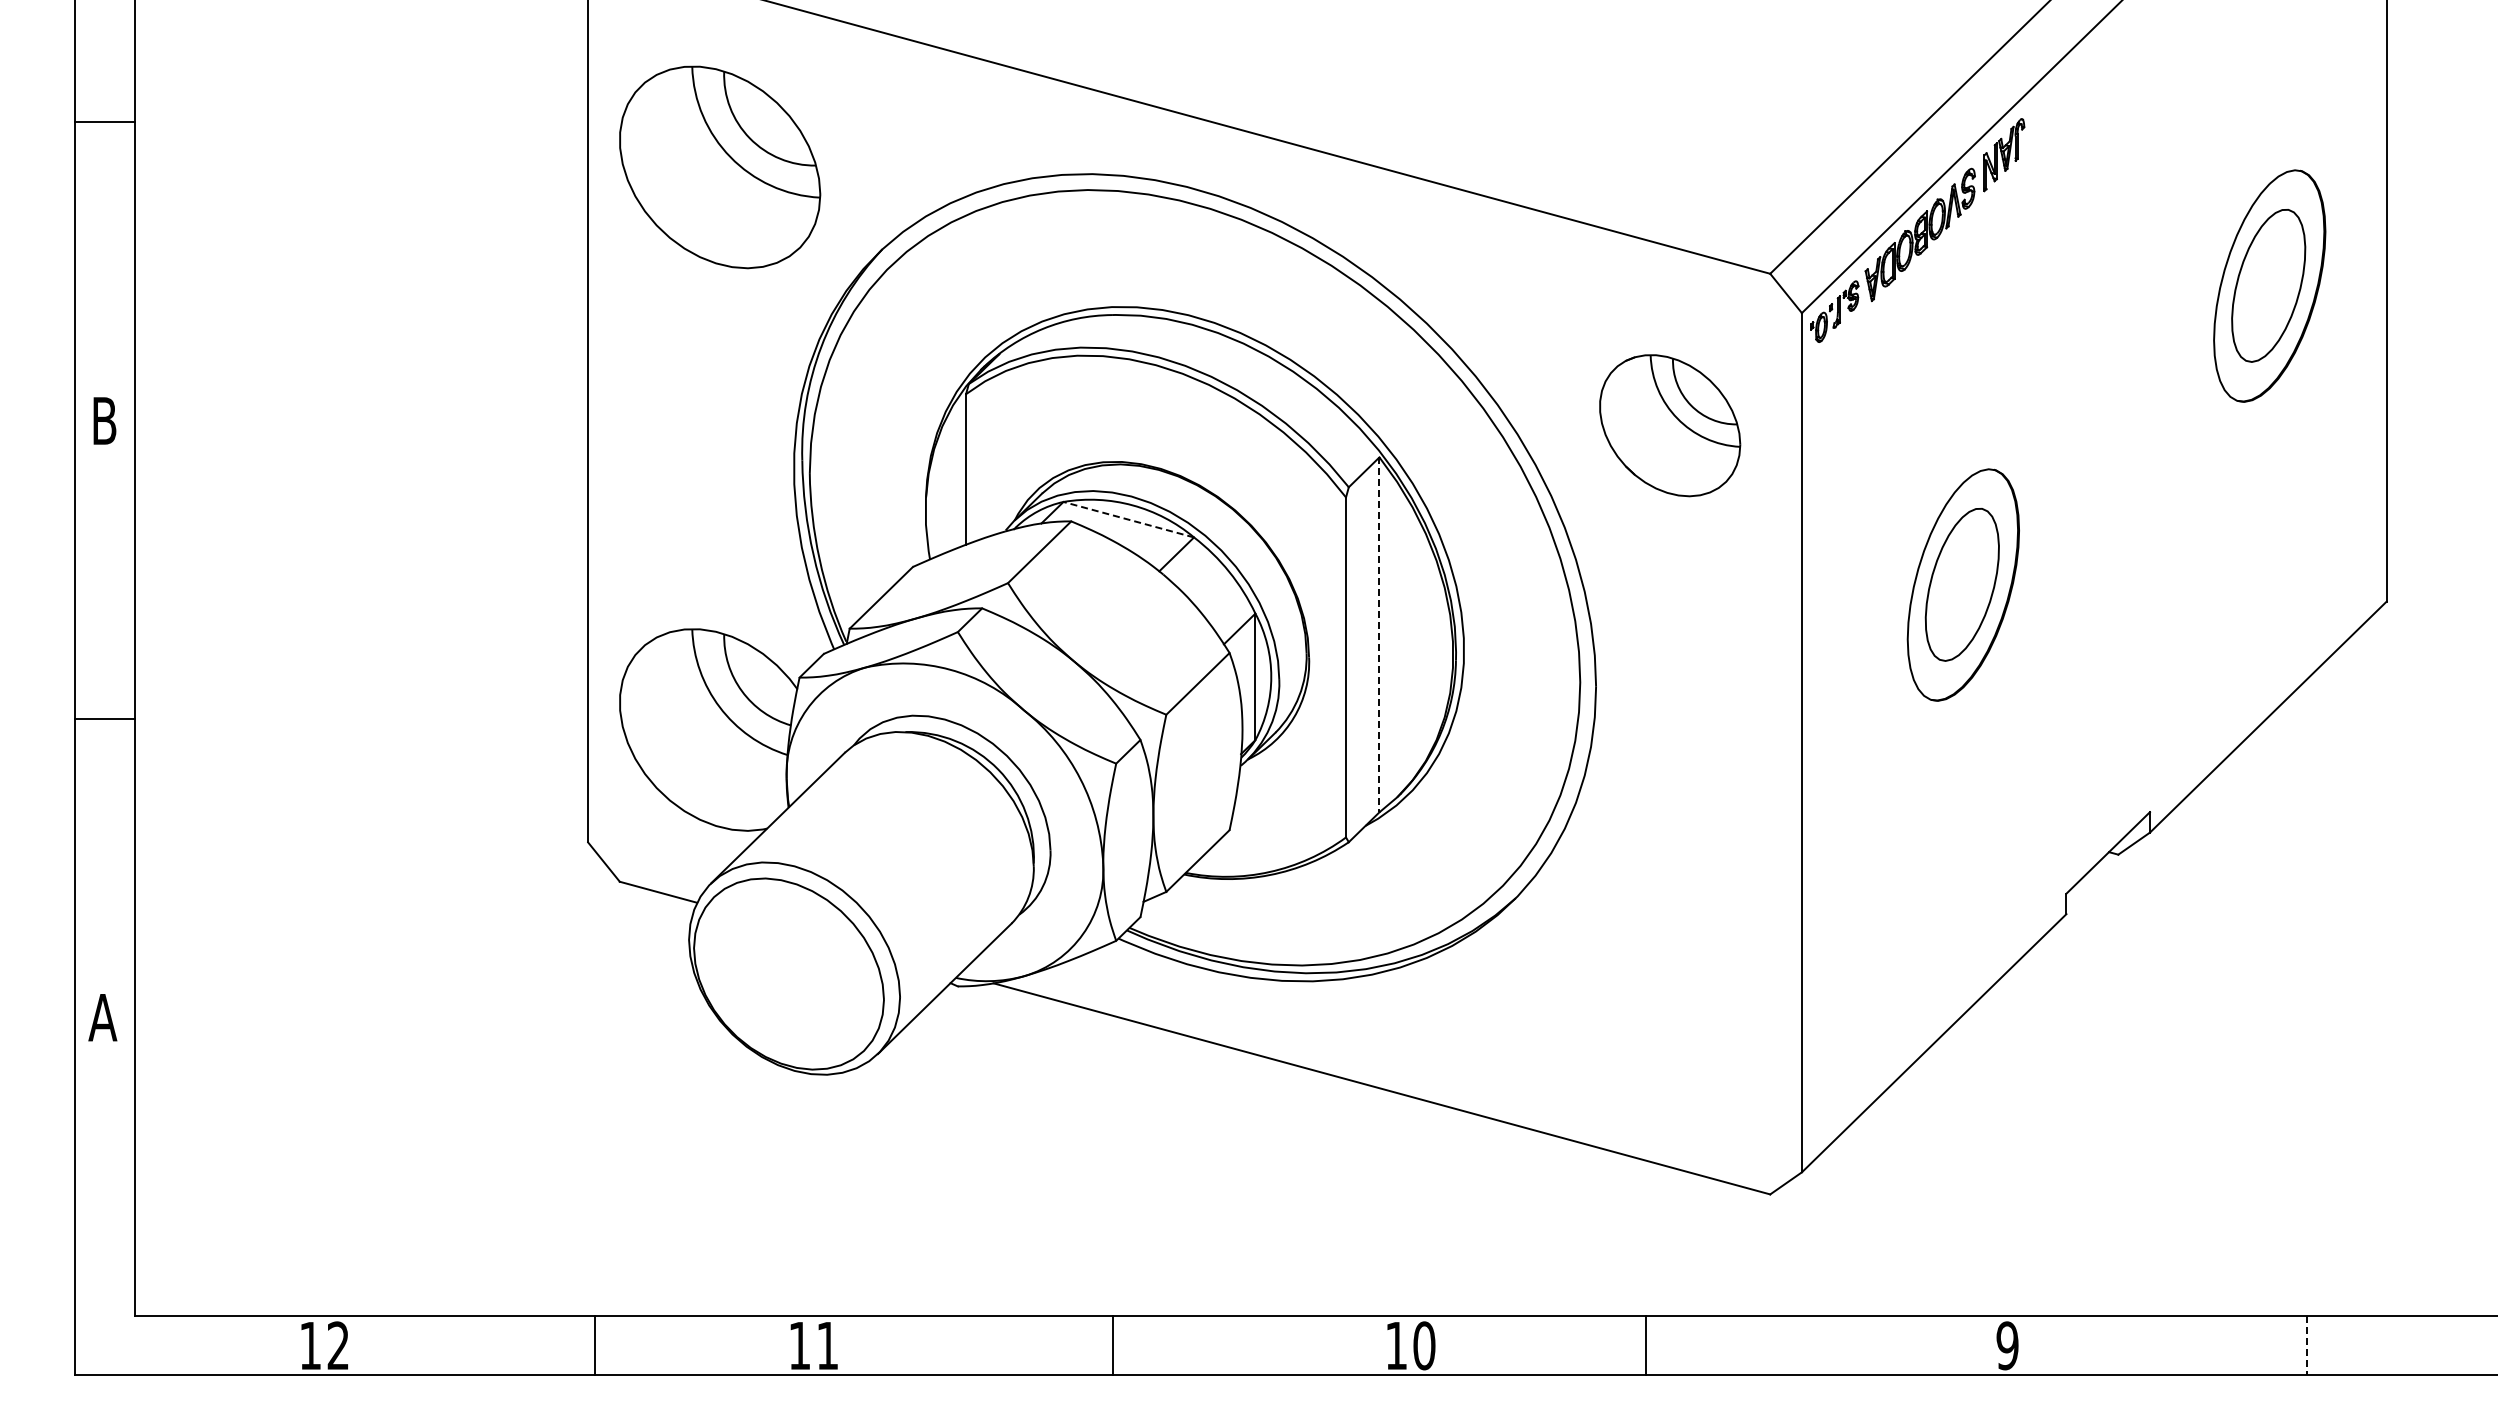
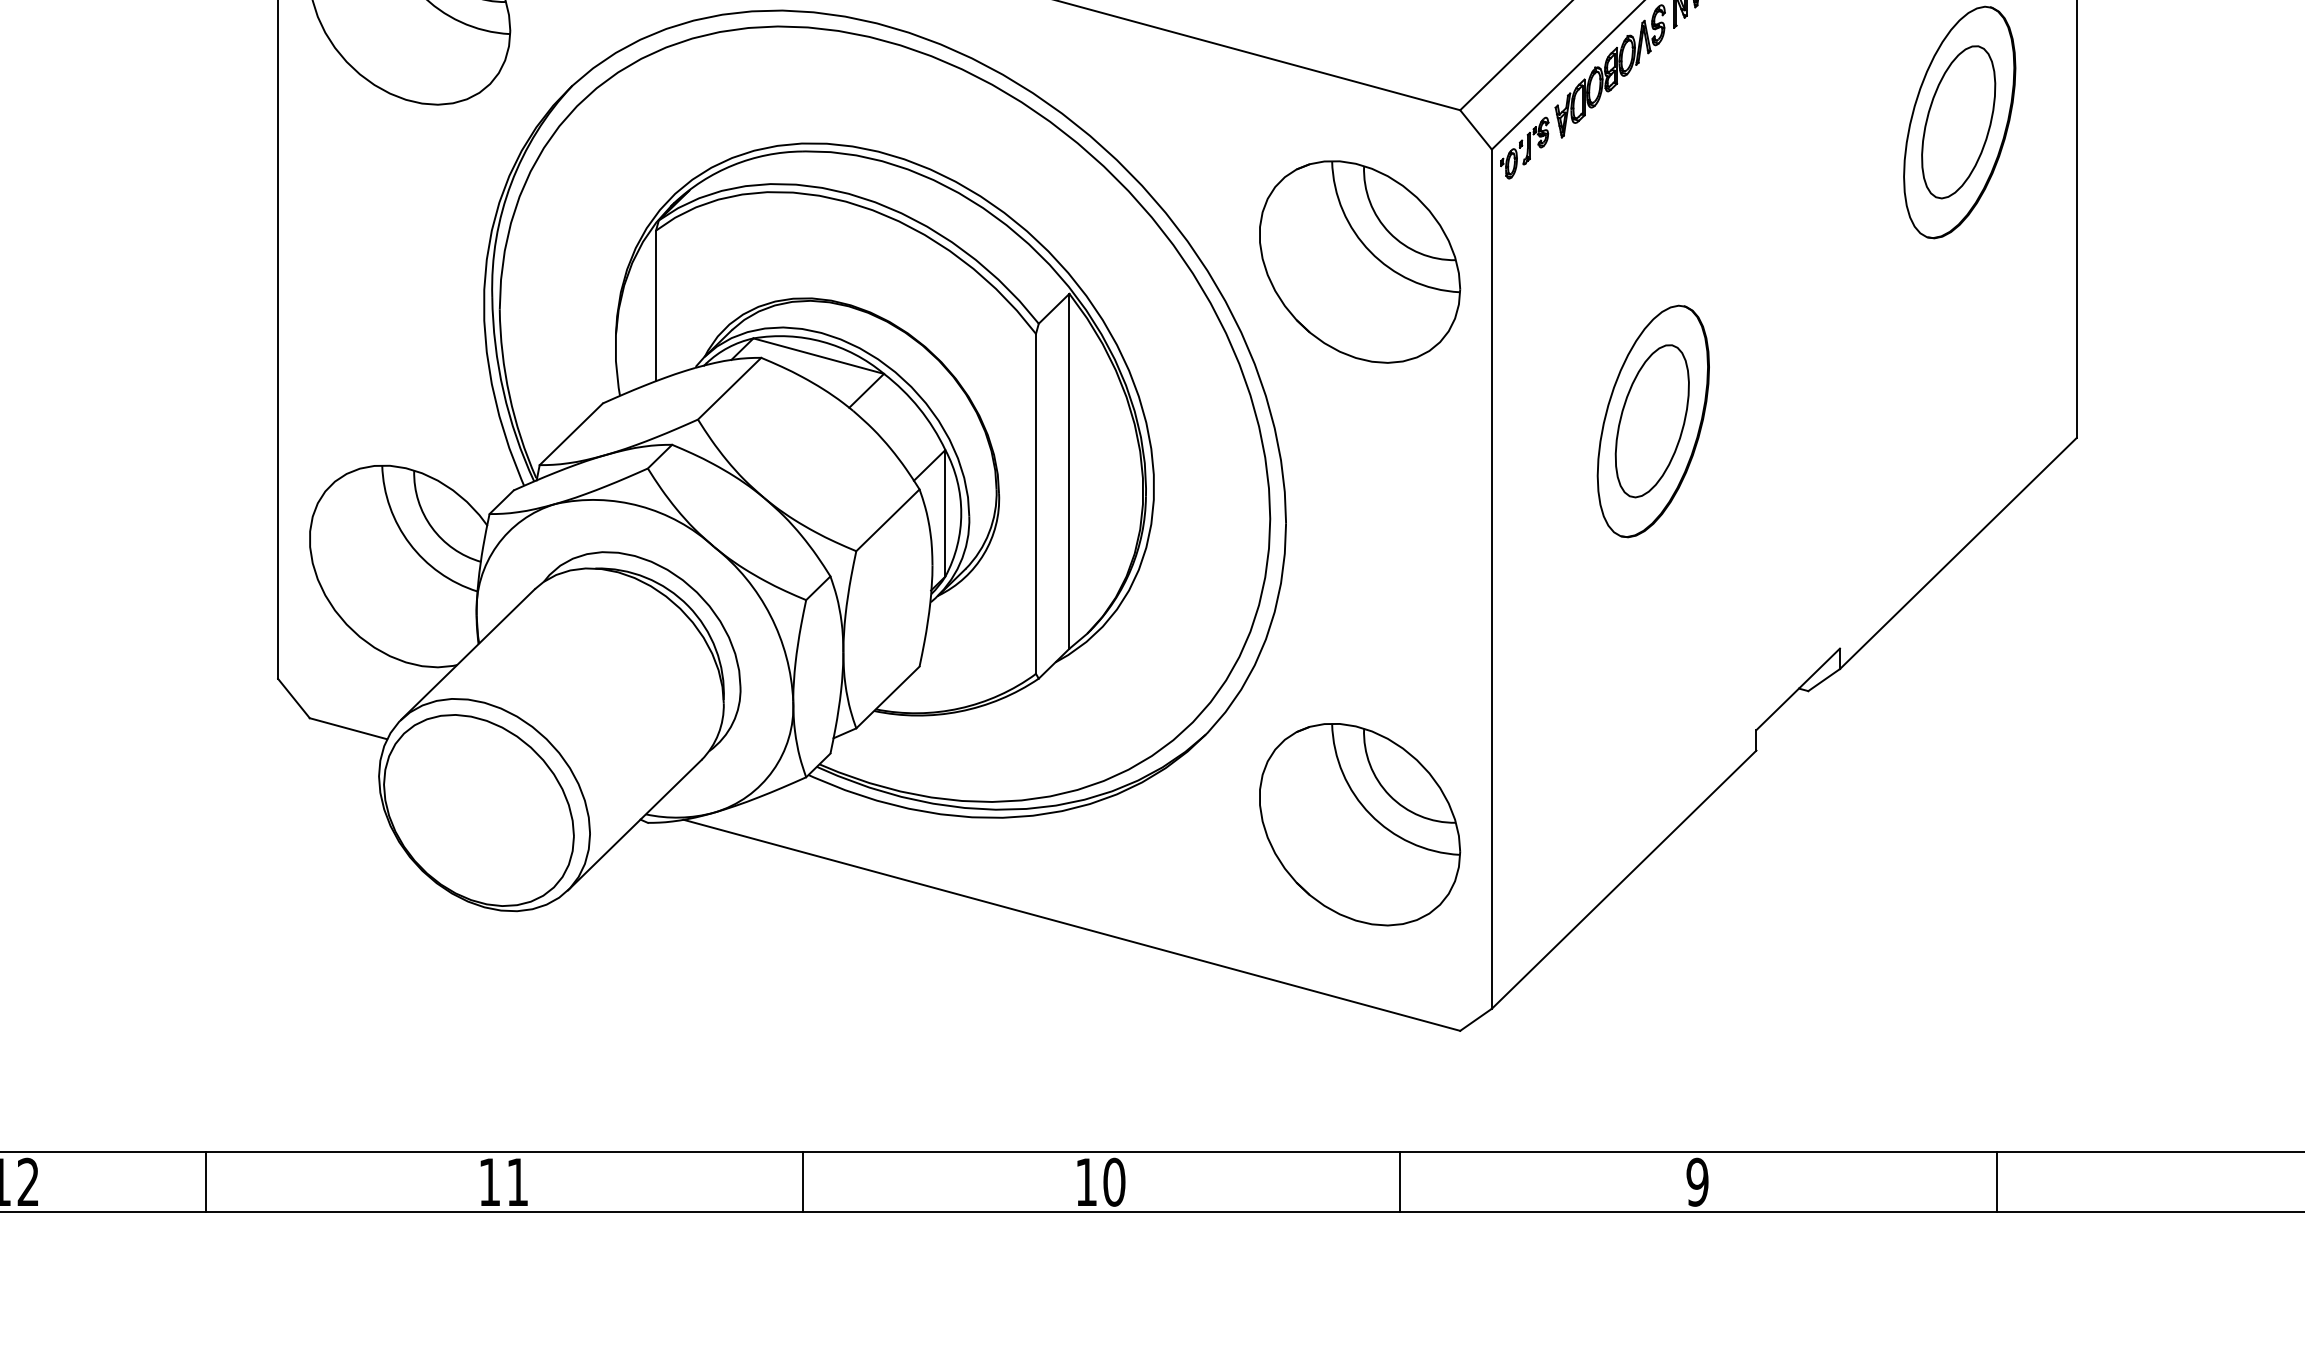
part: (1670, 425) -> (1360, 261), size x1.43
line: (1128, 519) -> (818, 355), dashed -> solid
line: (1379, 635) -> (1069, 471), dashed -> solid
part: (1670, 987) -> (1360, 823), added
line: (595, 1345) -> (206, 1181), moved
line: (1645, 1345) -> (1399, 1181), moved
line: (2306, 1345) -> (1996, 1181), dashed -> solid

